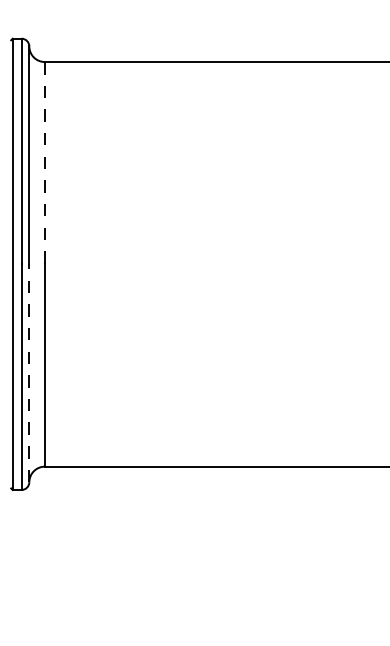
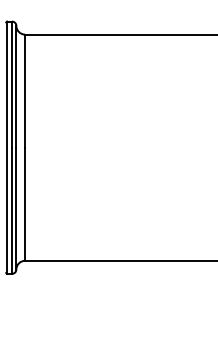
line: (45, 163) -> (25, 91), dashed -> solid
line: (29, 373) -> (16, 208), dashed -> solid

